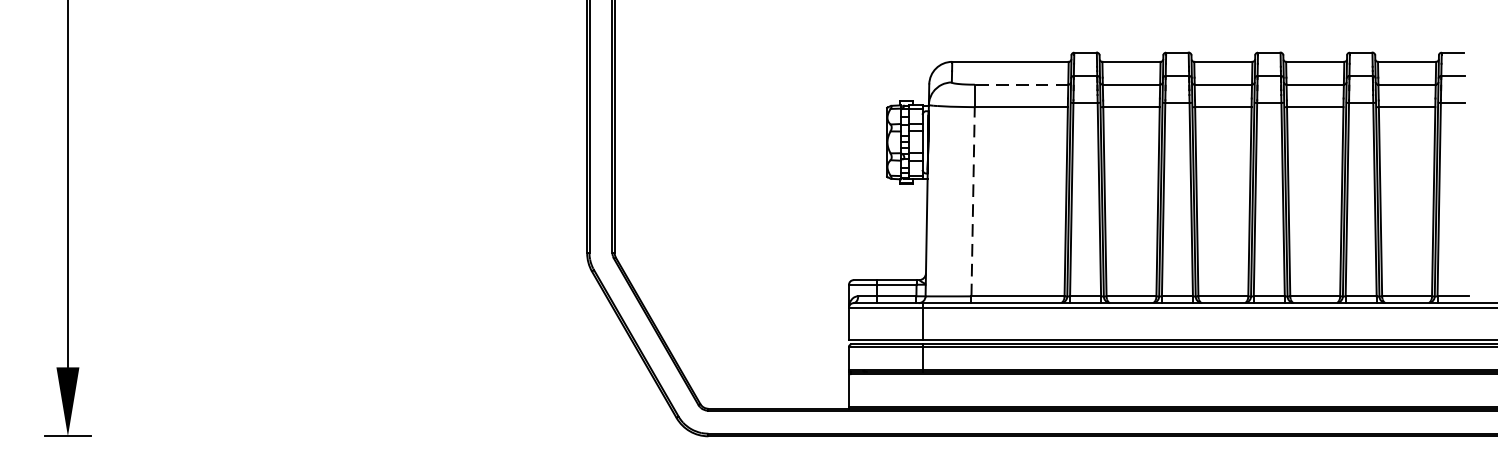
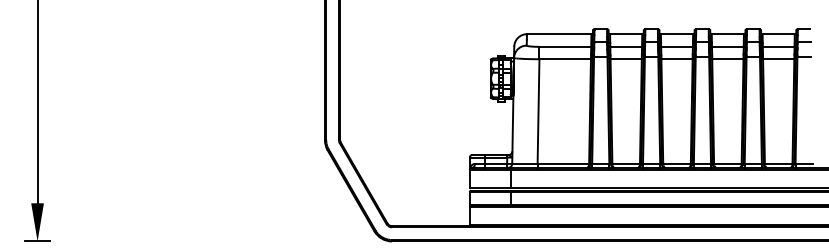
line: (1021, 84) -> (565, 46), dashed -> solid
line: (973, 201) -> (538, 111), dashed -> solid

